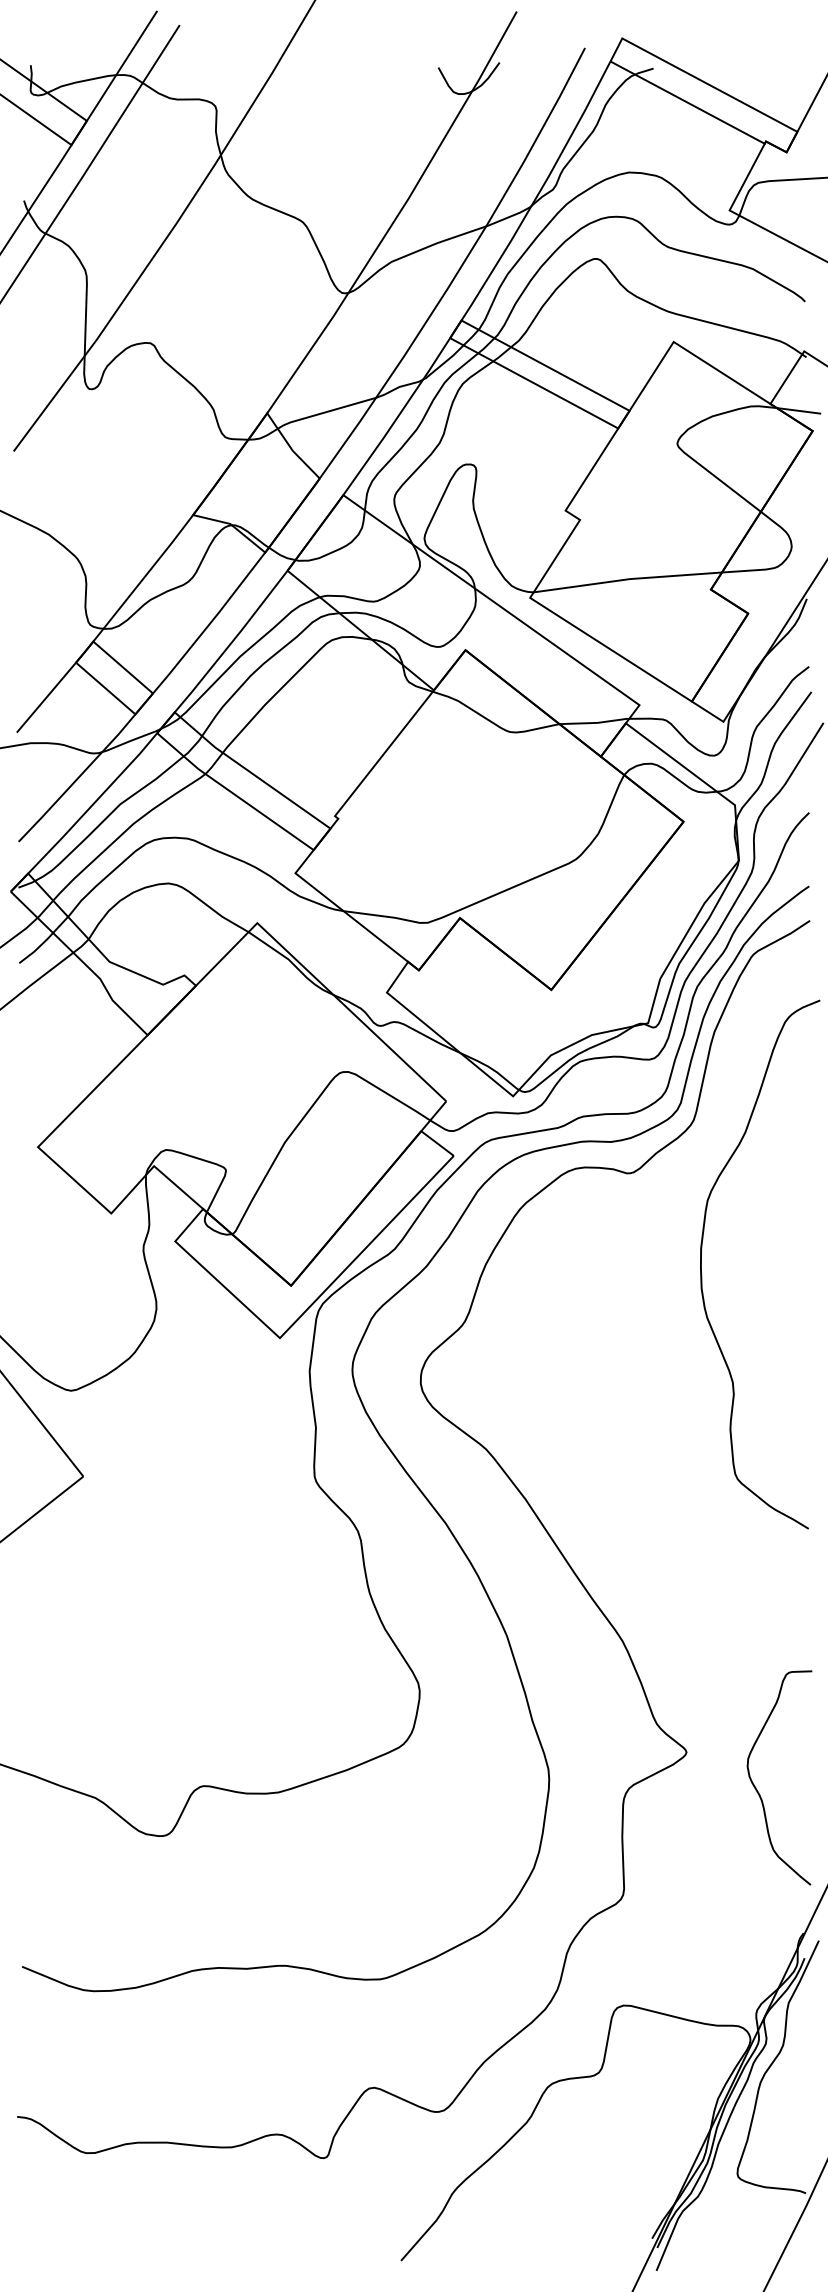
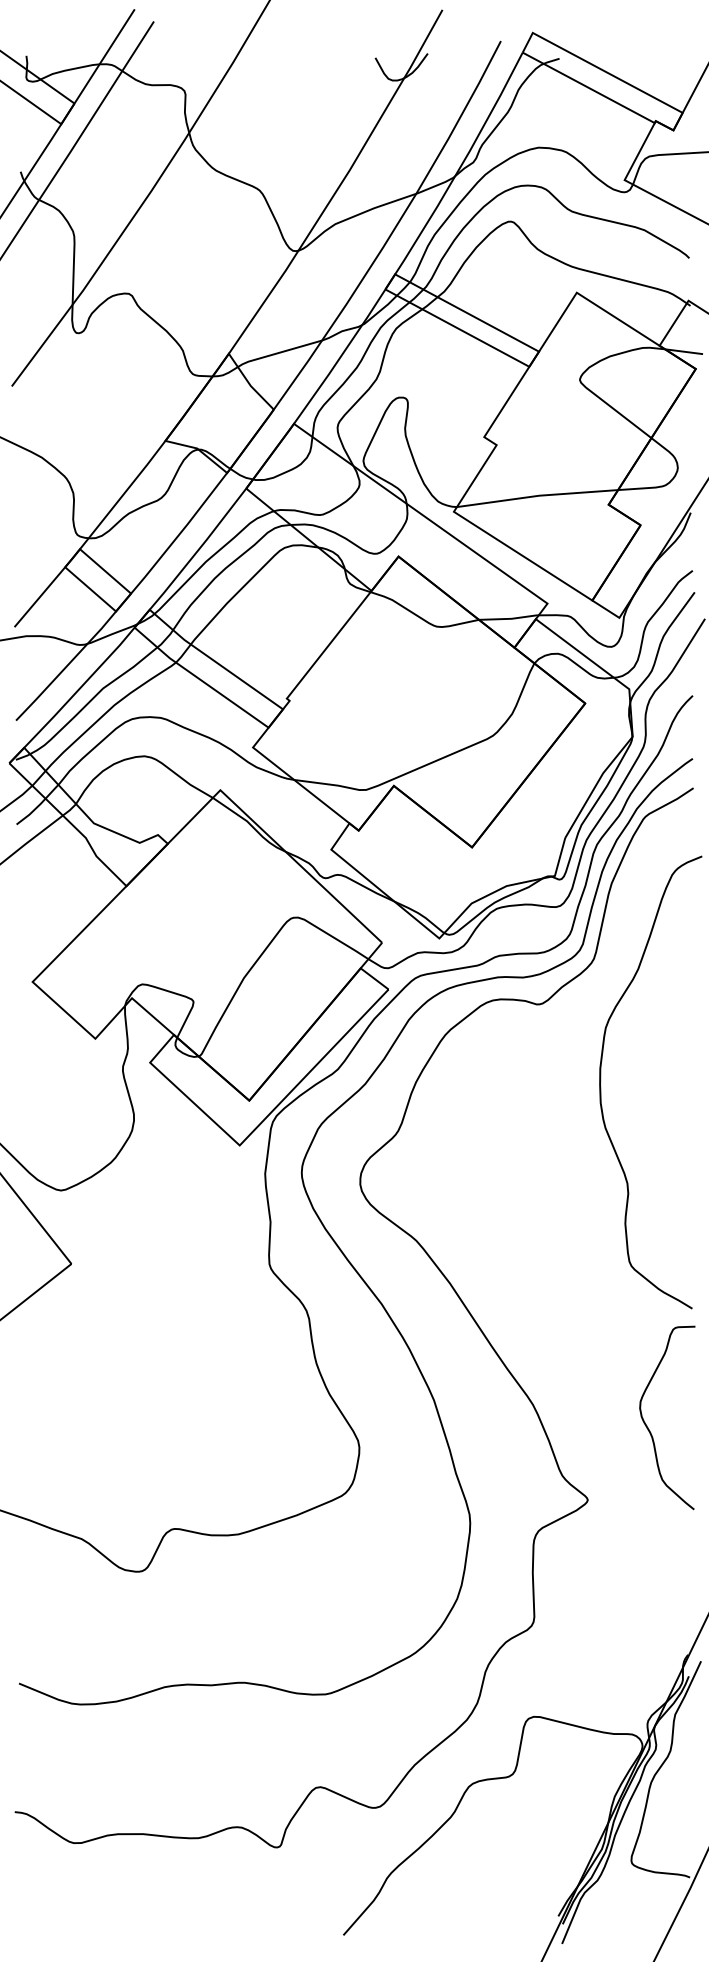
curve: (759, 1792) -> (650, 1430), moved

